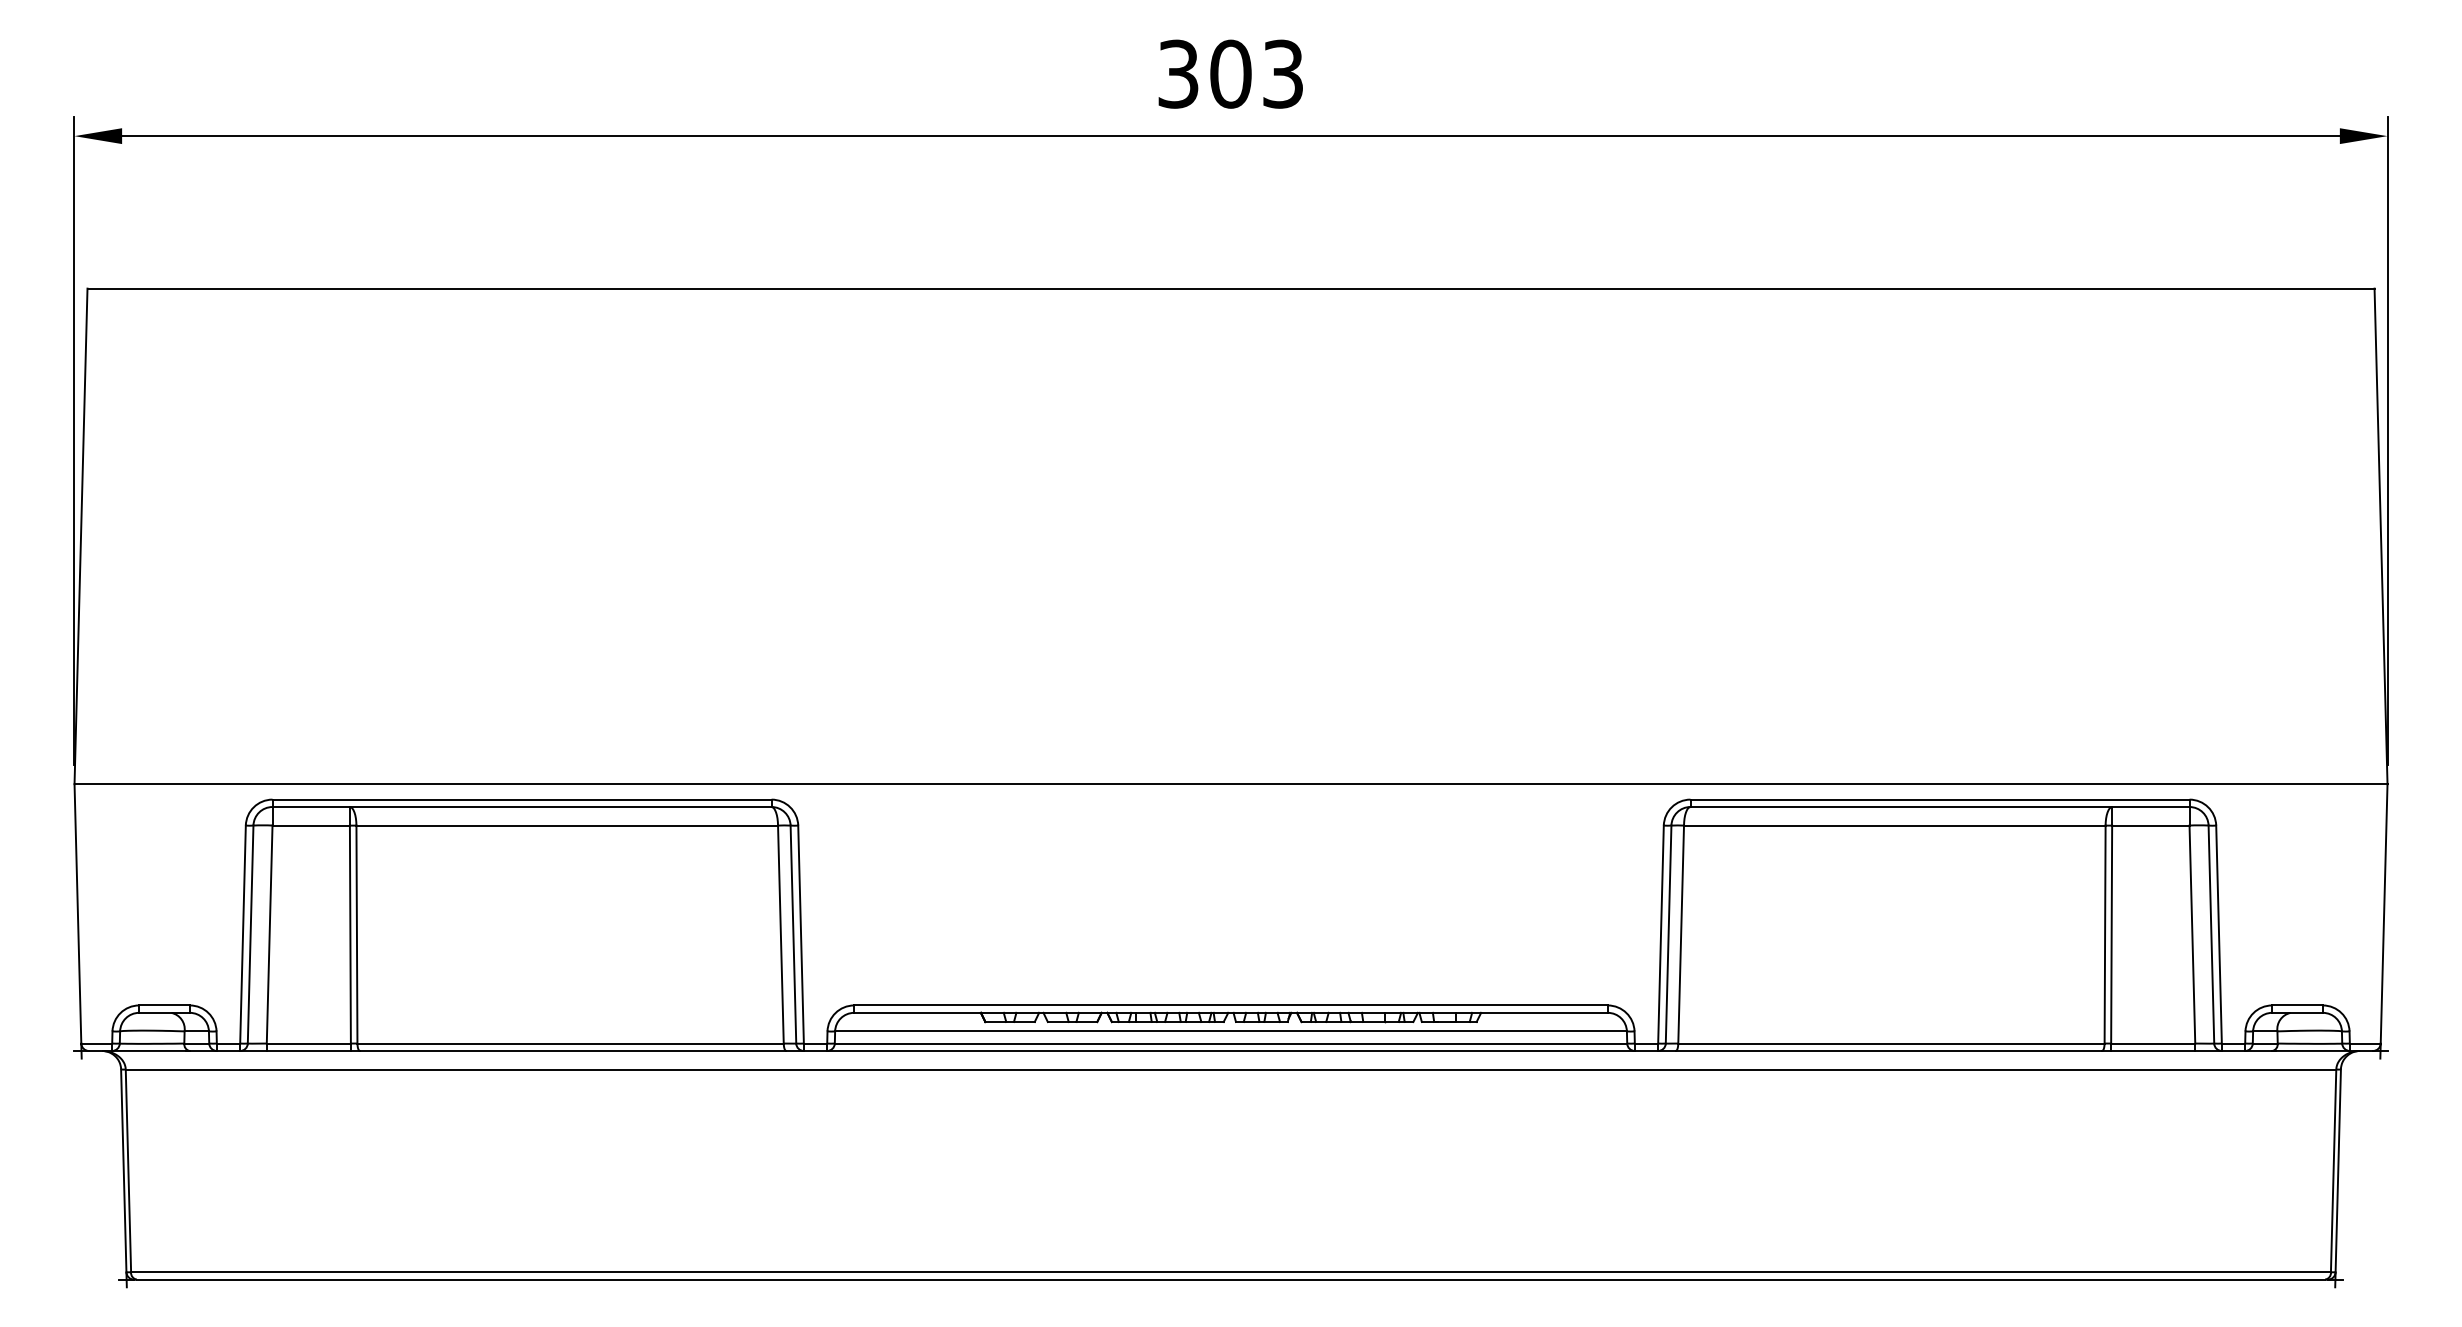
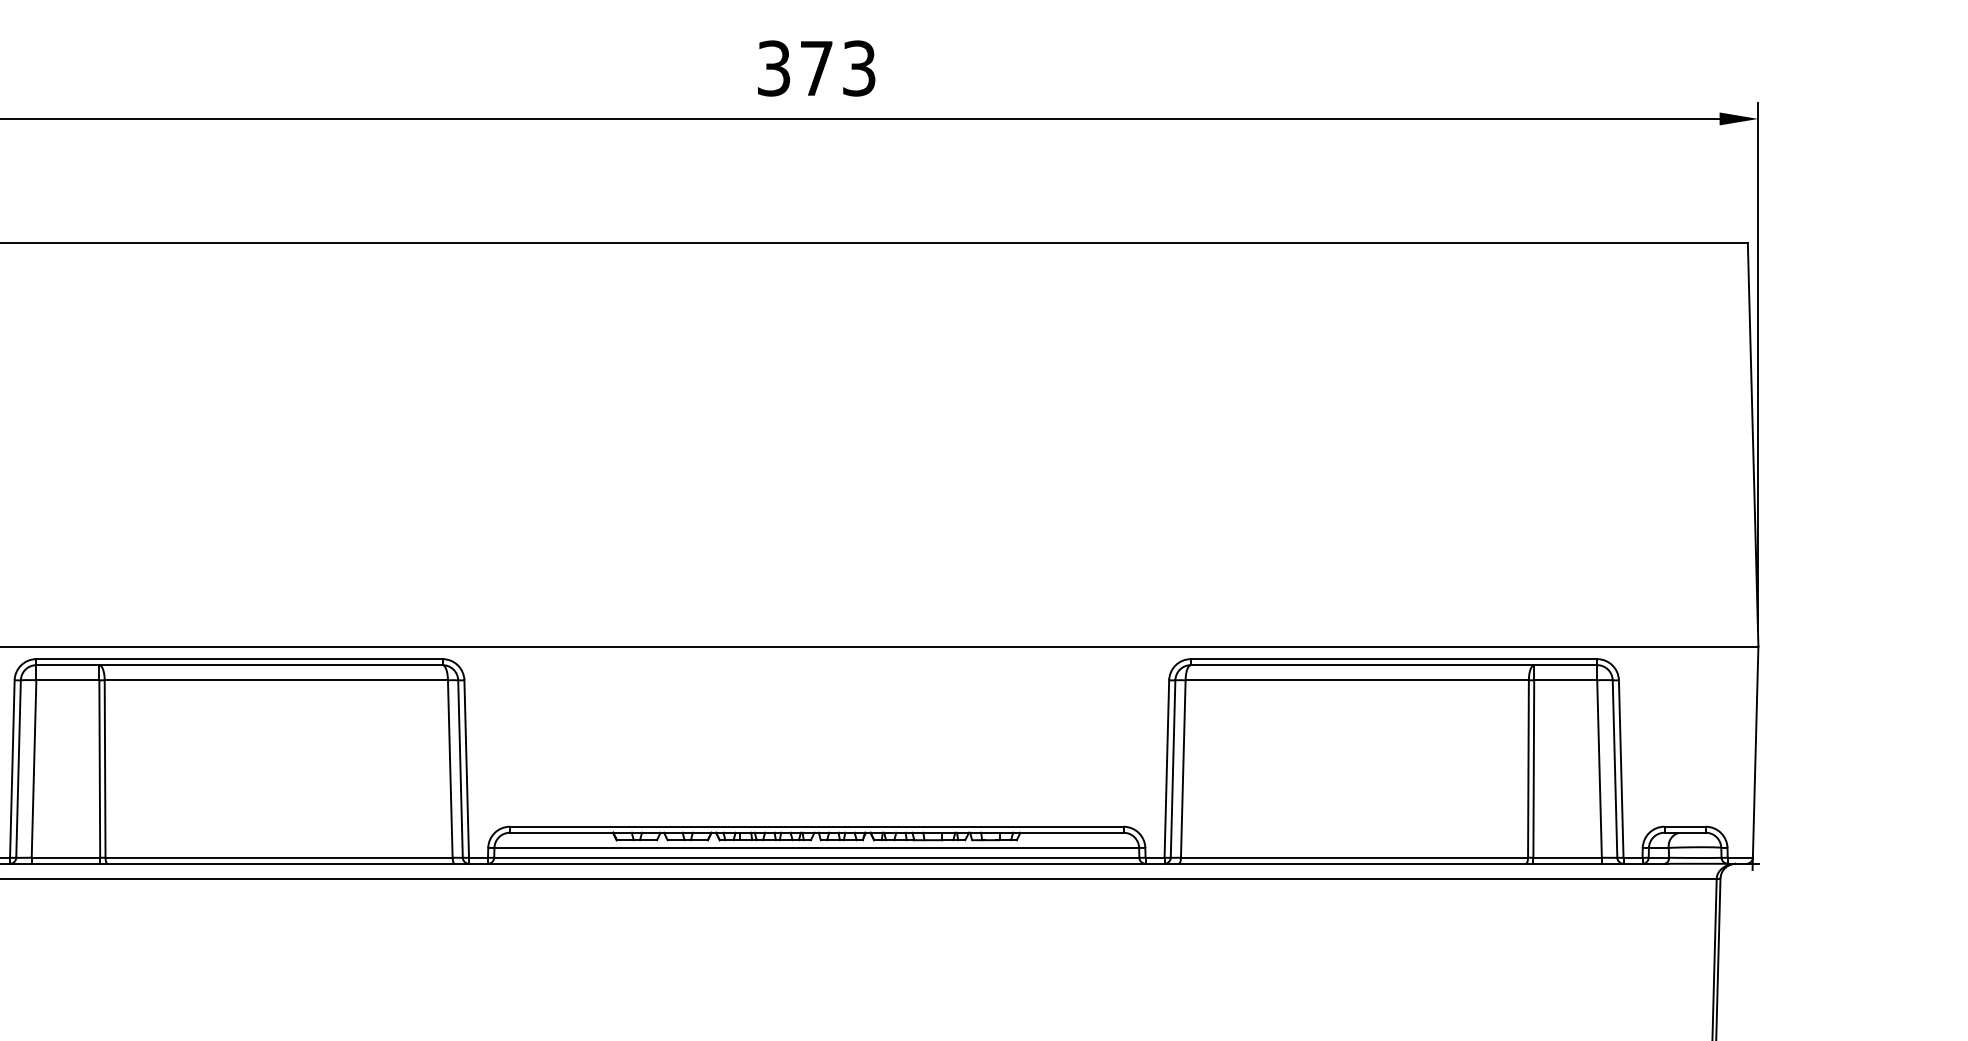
text: (1230, 73) -> (816, 67), 303 -> 373

